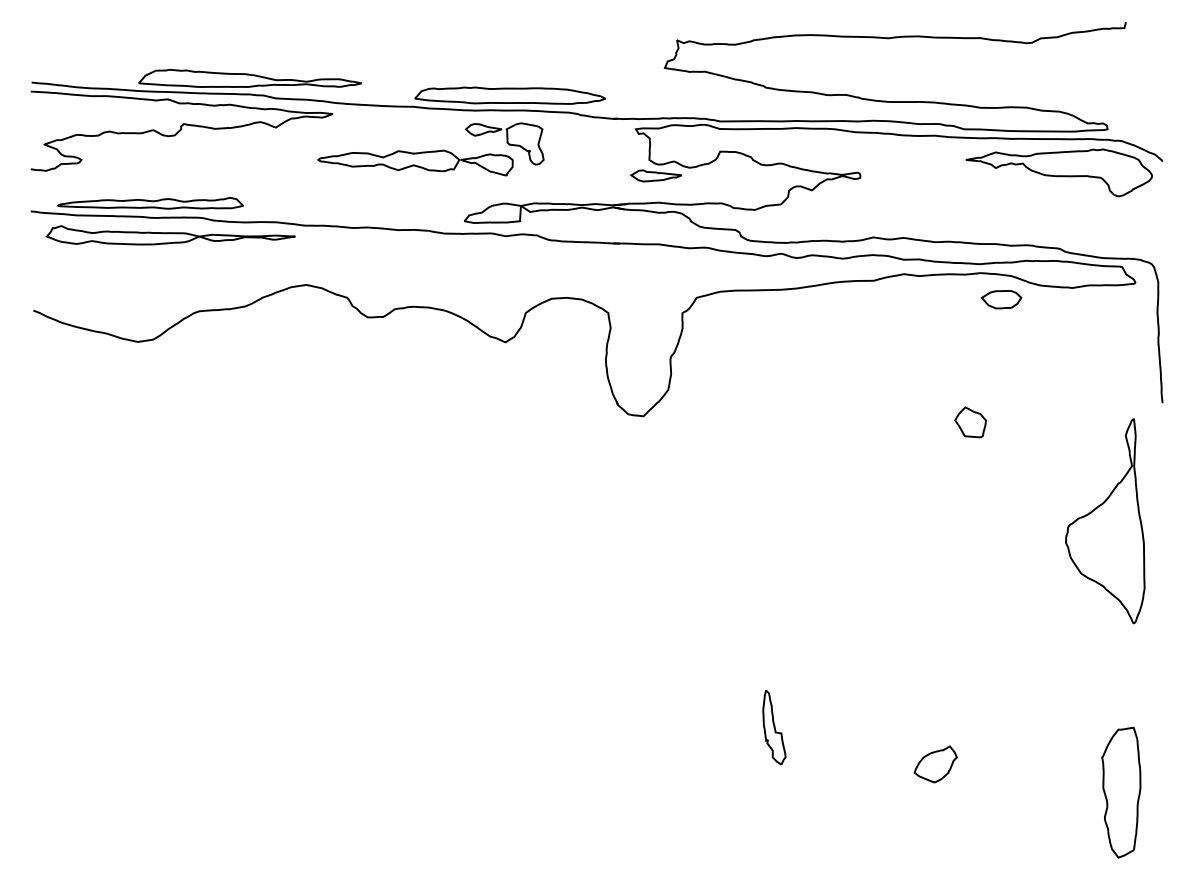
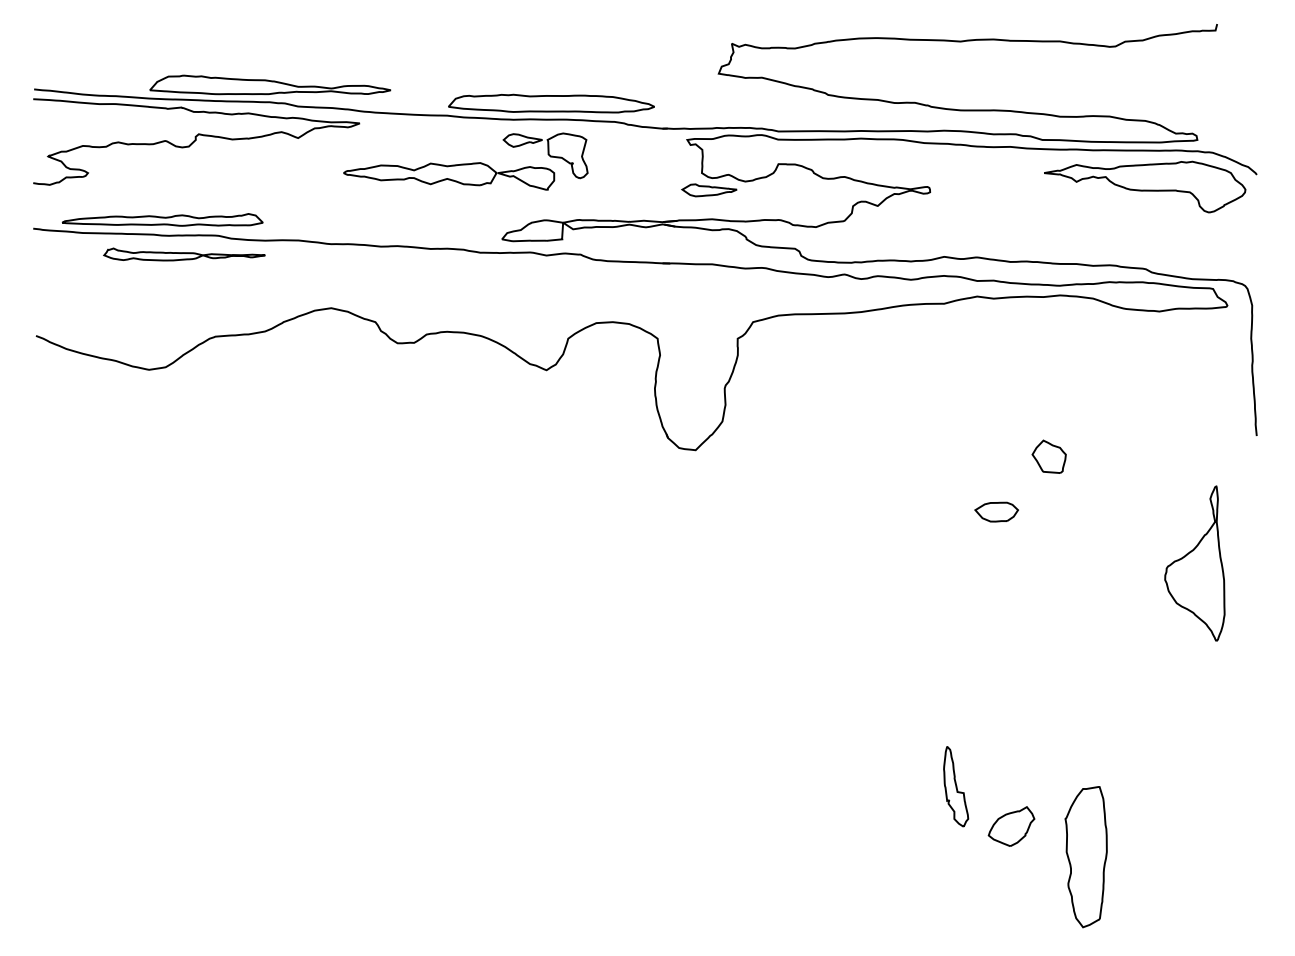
part: (170, 235) -> (184, 254), size x0.6
part: (1001, 299) -> (996, 511), moved
part: (1104, 521) -> (1194, 563), size x0.7
part: (774, 727) -> (956, 786), moved
part: (1120, 793) -> (1085, 857), moved

